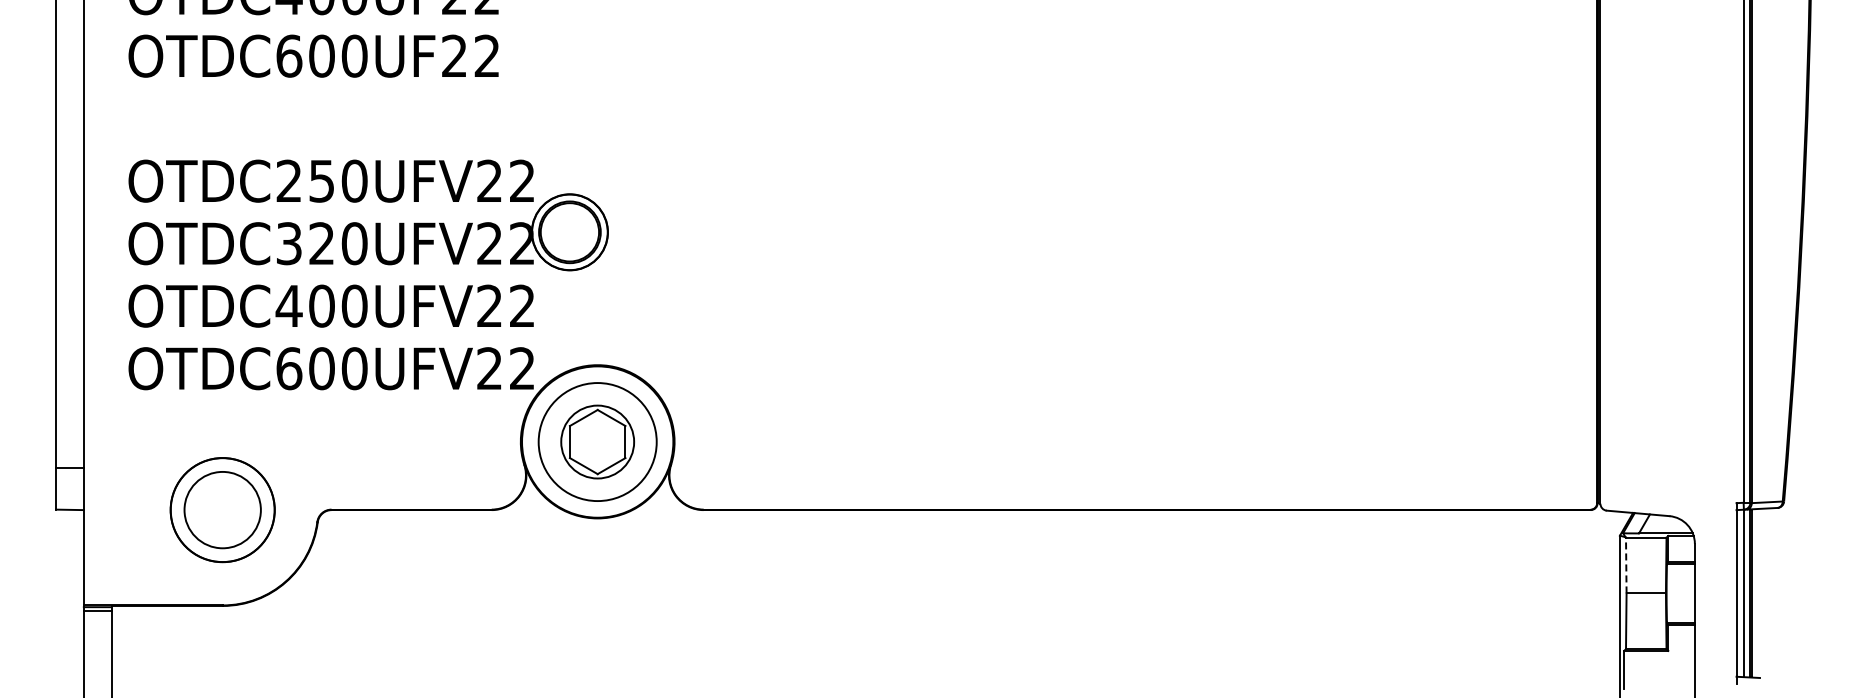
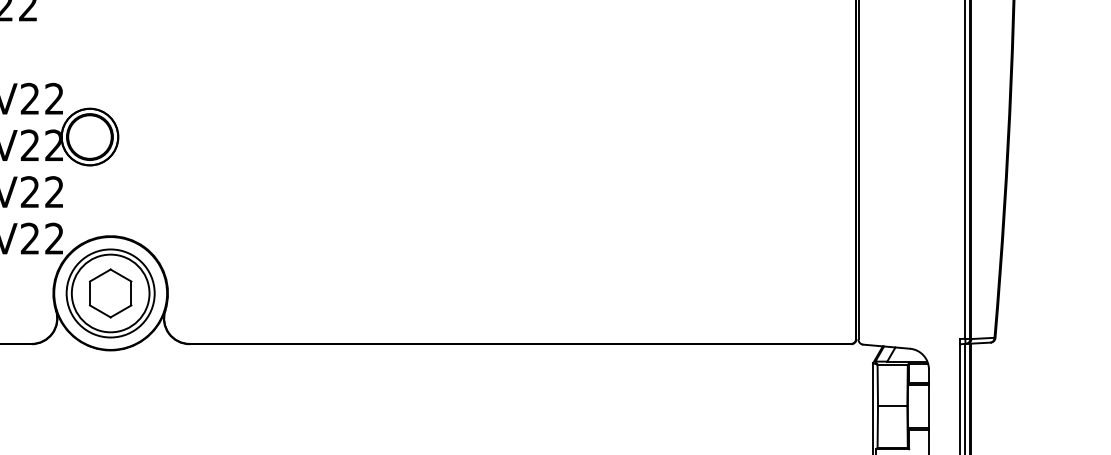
circle: (597, 441) -> (110, 293), size x1.43
line: (1626, 565) -> (877, 385), dashed -> solid

